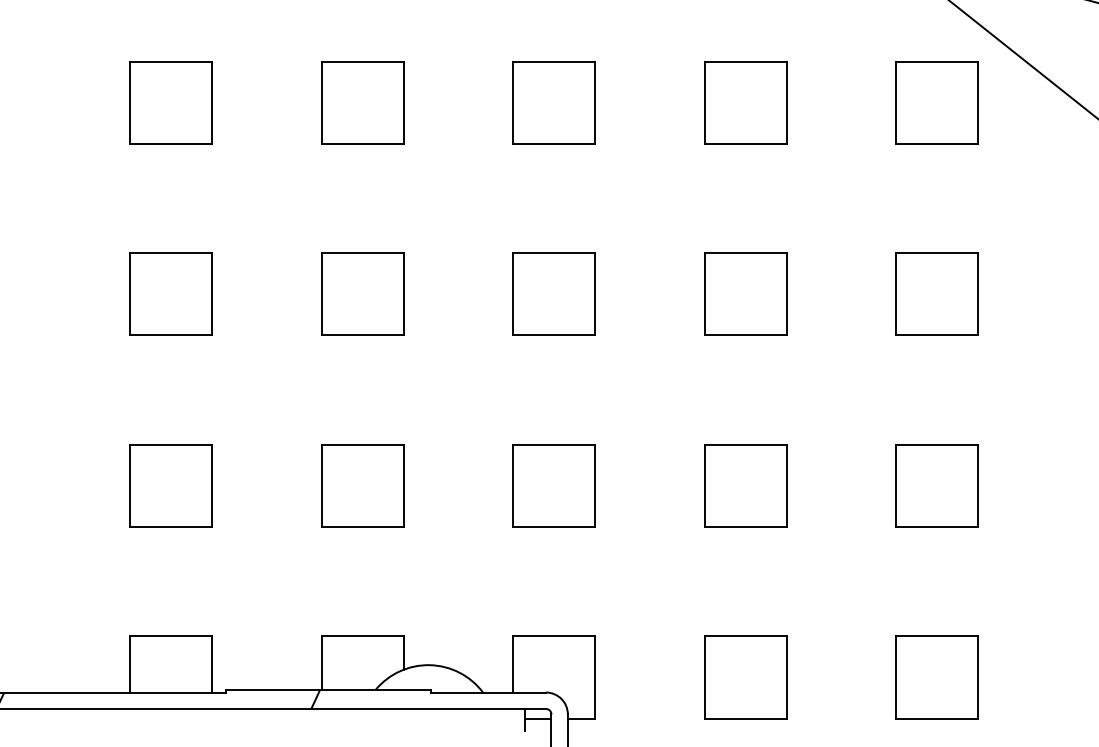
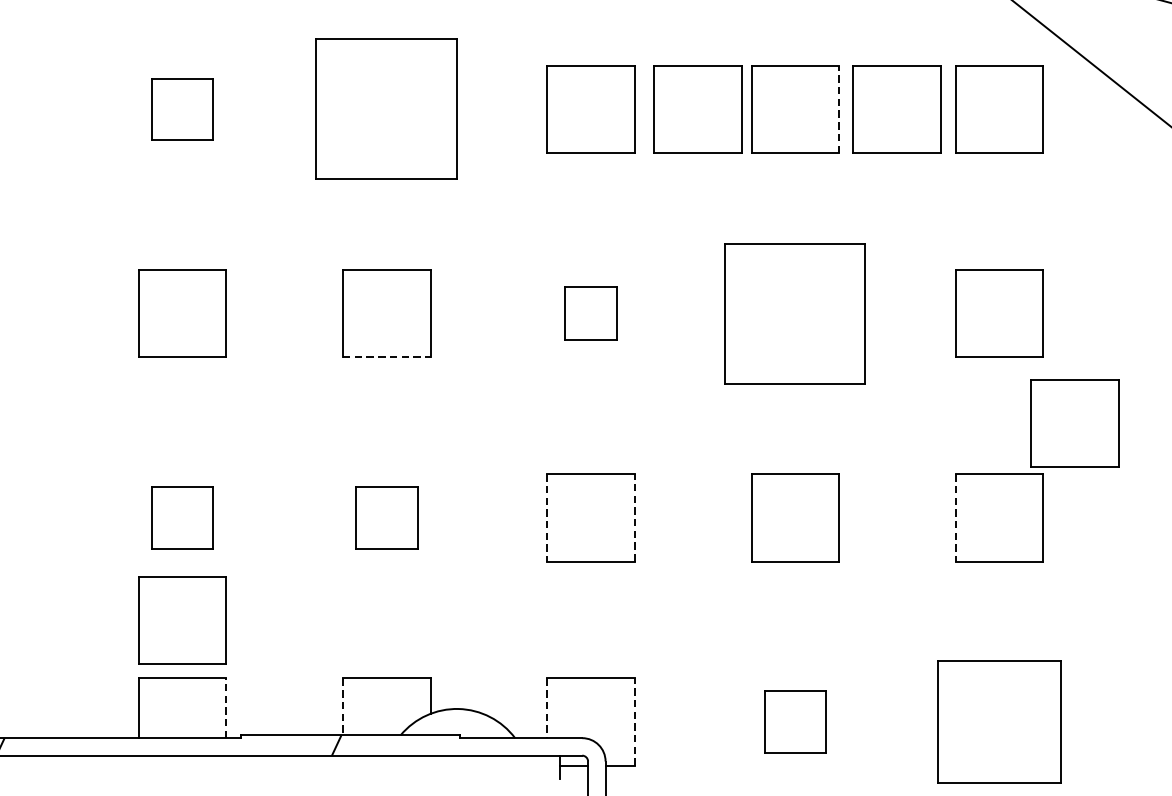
part: (170, 102) -> (181, 109), size x0.7
part: (362, 102) -> (386, 109), size x1.6
part: (653, 102) -> (696, 109), added
line: (786, 102) -> (838, 109), solid -> dashed
part: (840, 102) -> (896, 109), added
part: (553, 293) -> (590, 312), size x0.6
part: (745, 293) -> (794, 312), size x1.6
line: (363, 335) -> (387, 357), solid -> dashed
part: (1007, 396) -> (1074, 422), added
part: (170, 485) -> (181, 517), size x0.7
part: (362, 485) -> (386, 517), size x0.7
line: (595, 485) -> (635, 517), solid -> dashed
line: (513, 486) -> (547, 518), solid -> dashed
line: (896, 486) -> (955, 518), solid -> dashed
part: (170, 581) -> (181, 619), added
line: (212, 663) -> (226, 707), solid -> dashed
line: (321, 663) -> (342, 707), solid -> dashed
line: (513, 664) -> (547, 708), solid -> dashed
line: (595, 676) -> (635, 721), solid -> dashed
part: (745, 677) -> (794, 722), size x0.7
part: (936, 677) -> (998, 722), size x1.4

